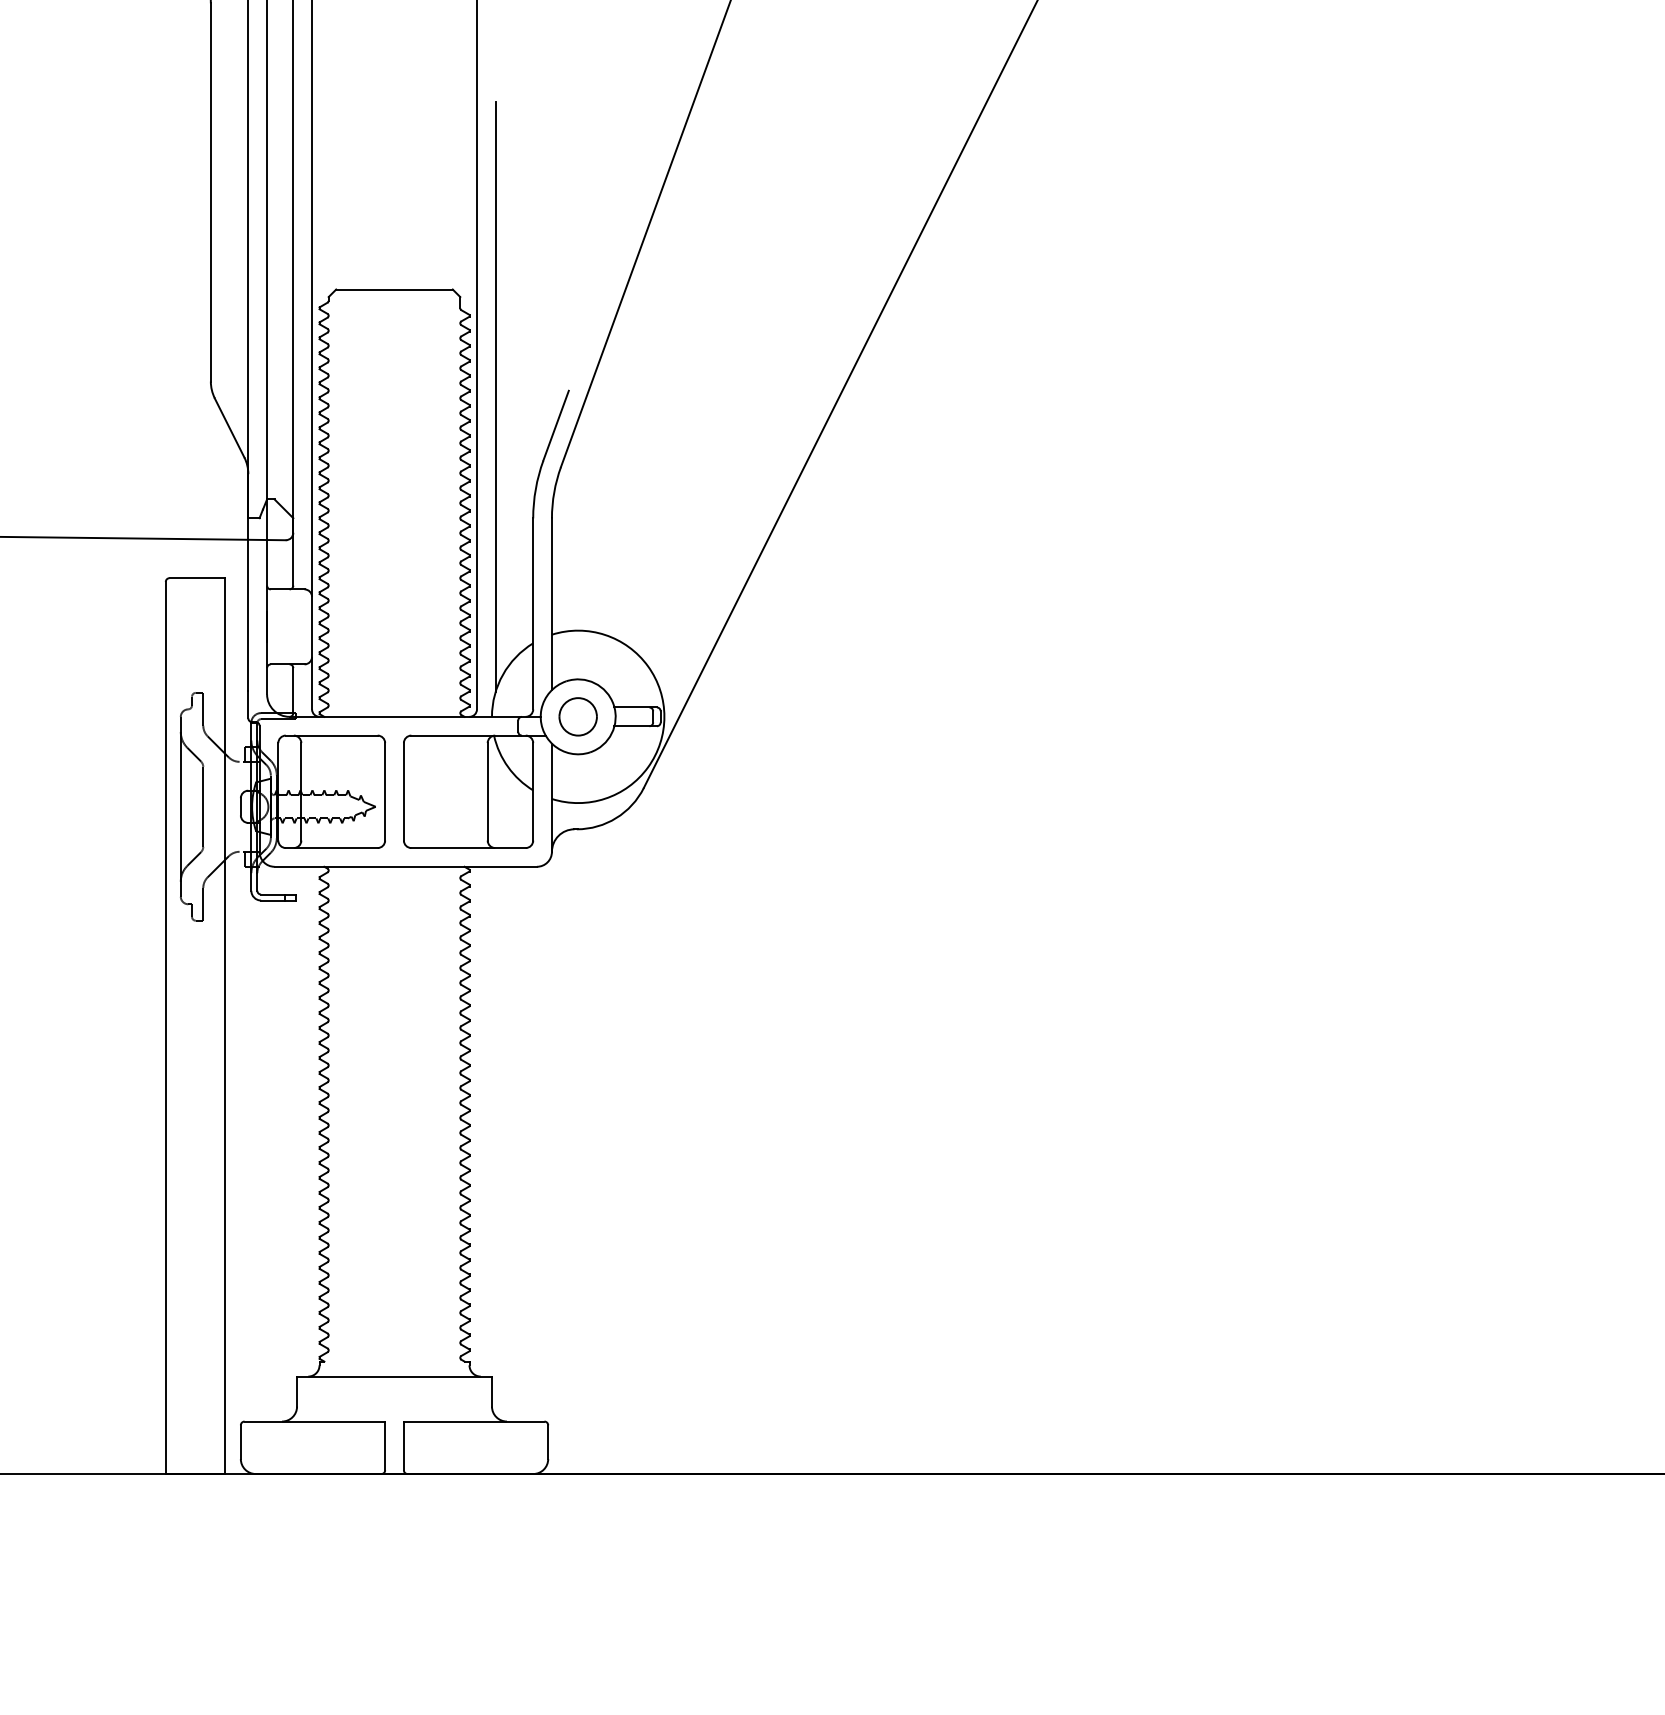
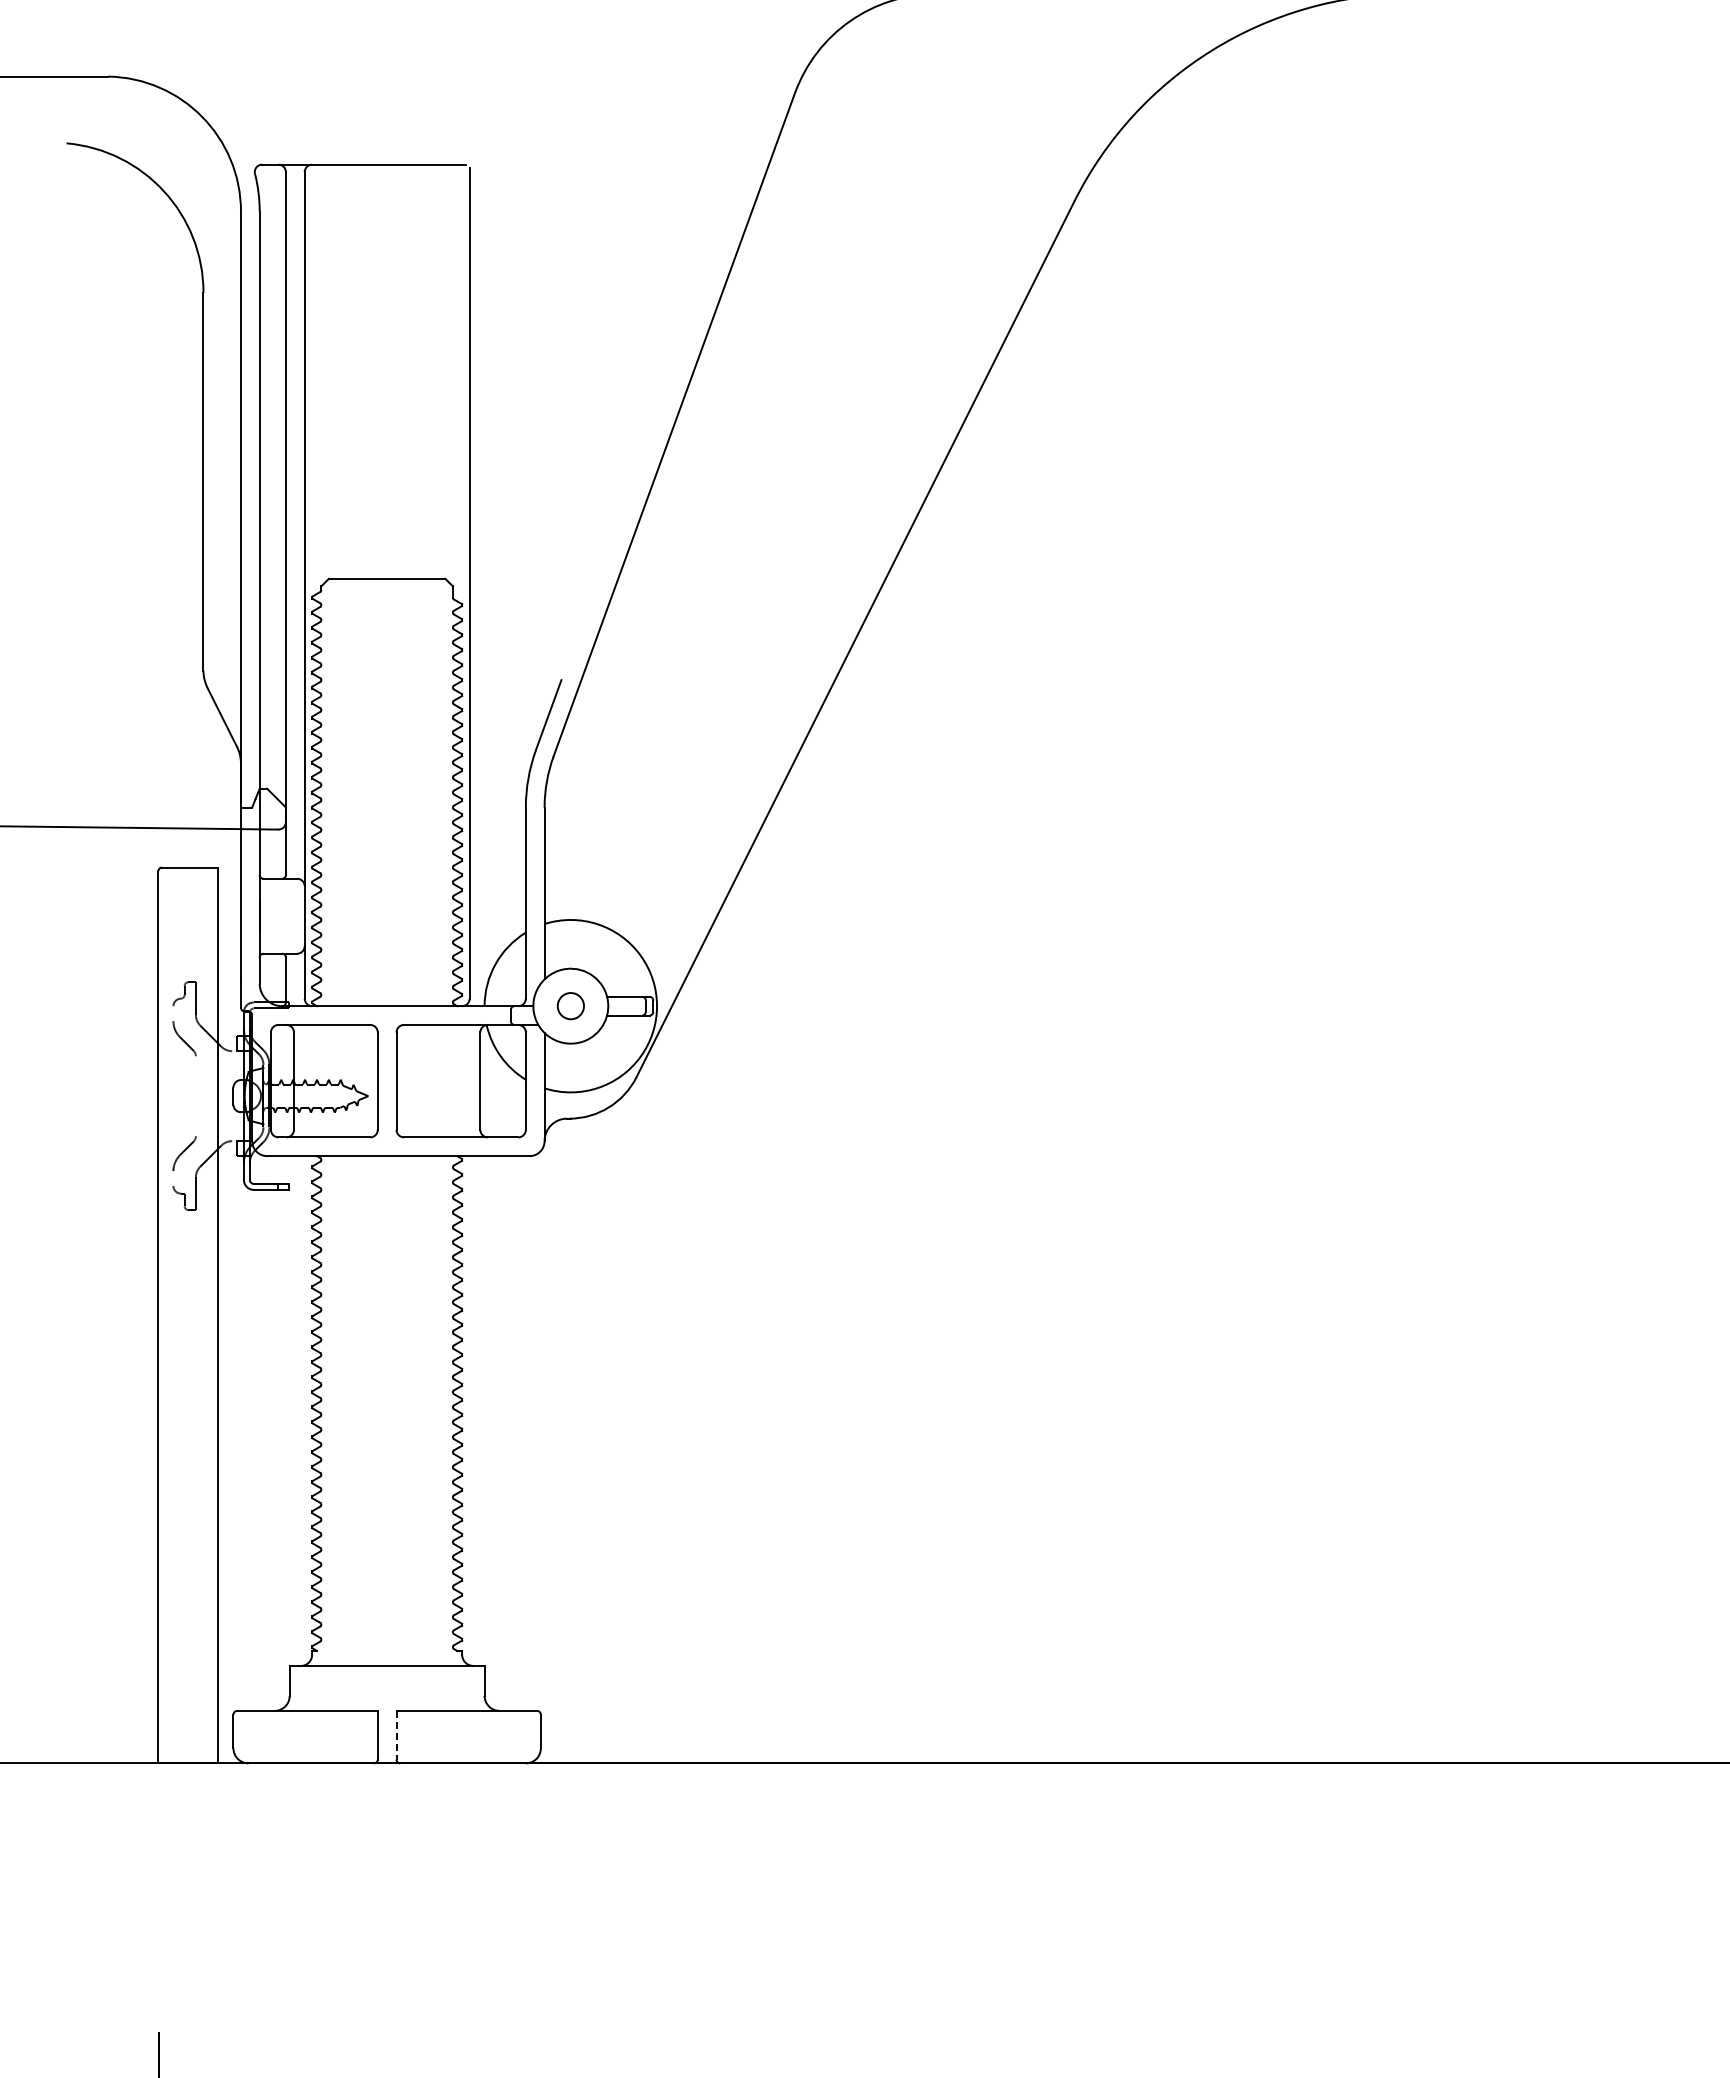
line: (495, 397) -> (488, 686), removed
part: (577, 716) -> (570, 1005), size x0.7
line: (180, 807) -> (173, 1096), removed
line: (202, 807) -> (195, 1096), removed
line: (403, 1446) -> (396, 1735), solid -> dashed

